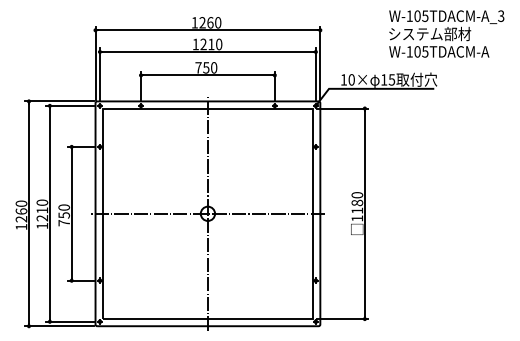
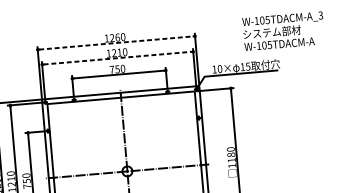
line: (208, 30) -> (116, 43), solid -> dashed
line: (207, 51) -> (117, 57), solid -> dashed

